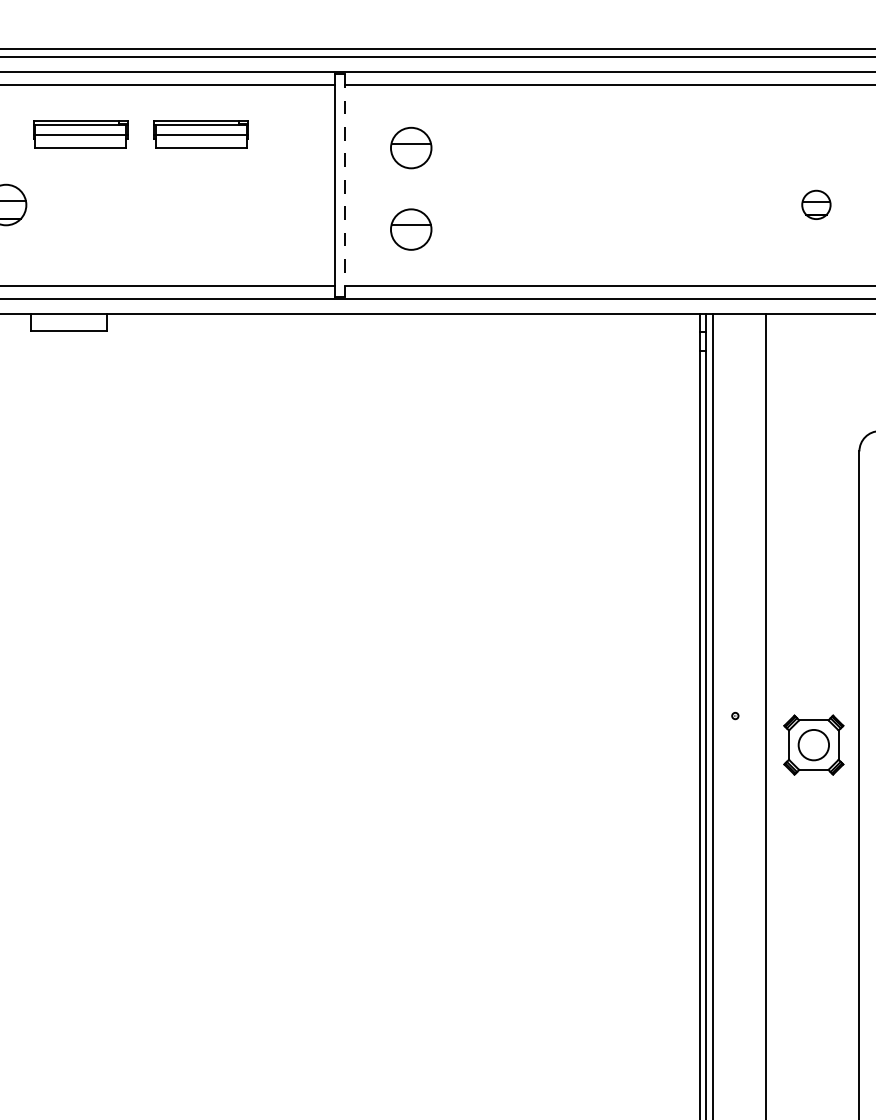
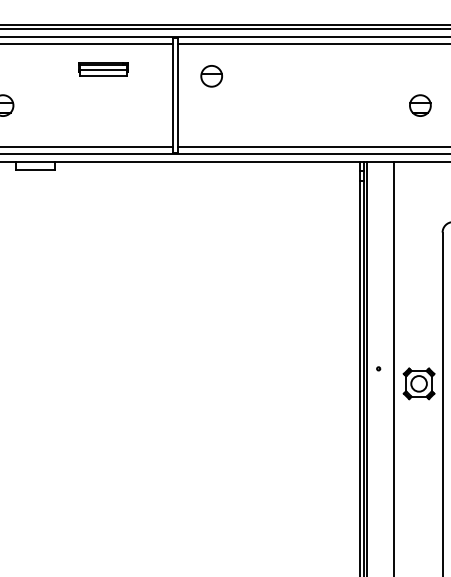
part: (80, 134) -> (41, 69), removed
line: (344, 187) -> (177, 96), dashed -> solid
part: (816, 204) -> (420, 105), size x1.43
part: (410, 229) -> (211, 118), removed

